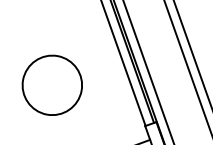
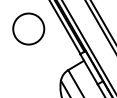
circle: (52, 84) -> (28, 28), moved

